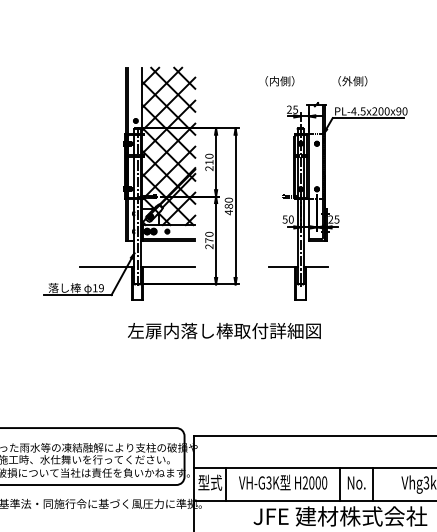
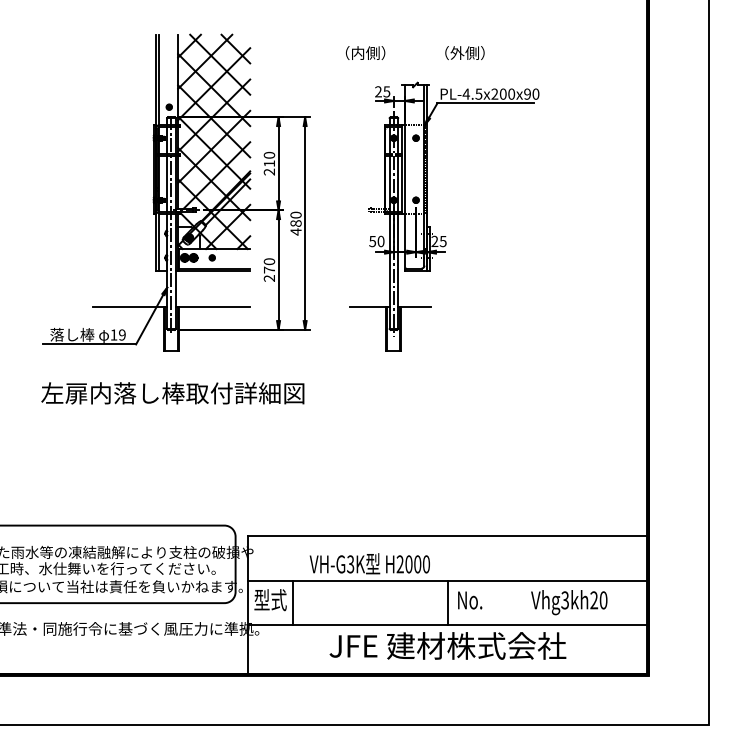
text: (224, 331) -> (172, 393), moved
text: (282, 482) -> (369, 563), moved
line: (373, 484) -> (492, 602), removed

